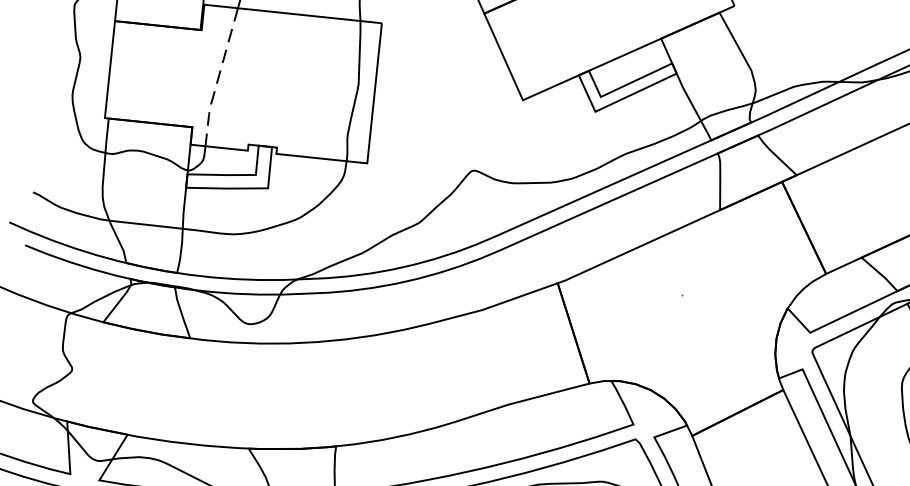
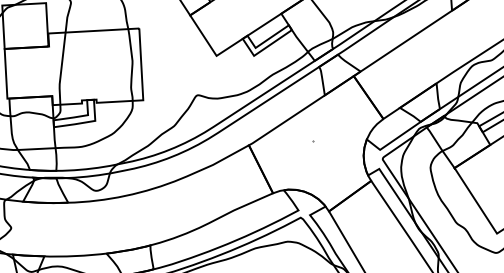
line: (218, 80) -> (61, 70), dashed -> solid

